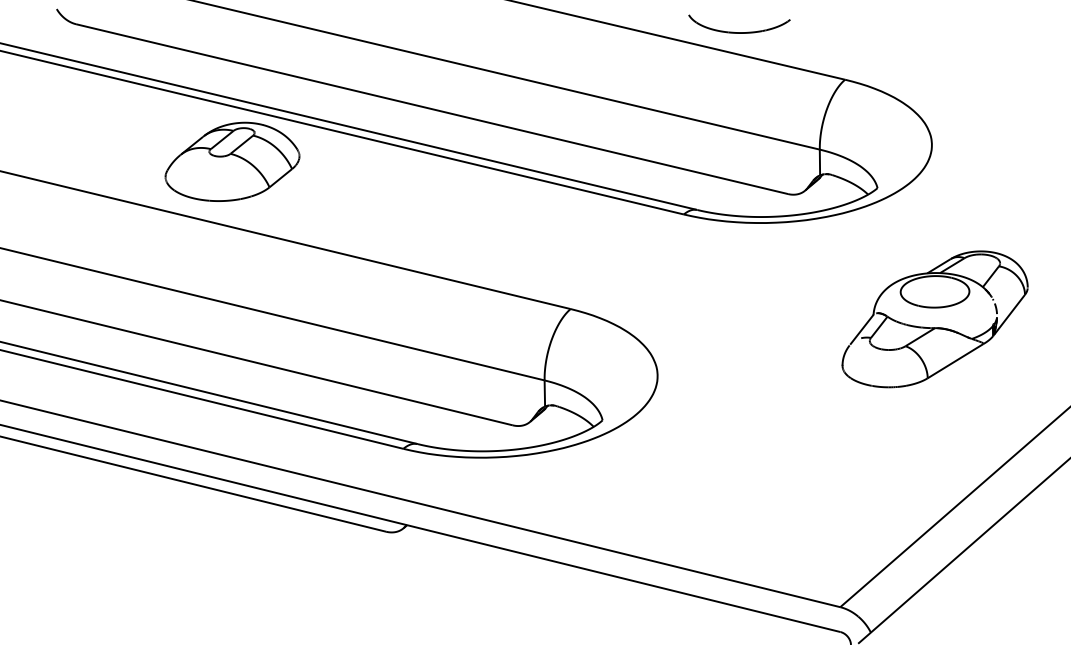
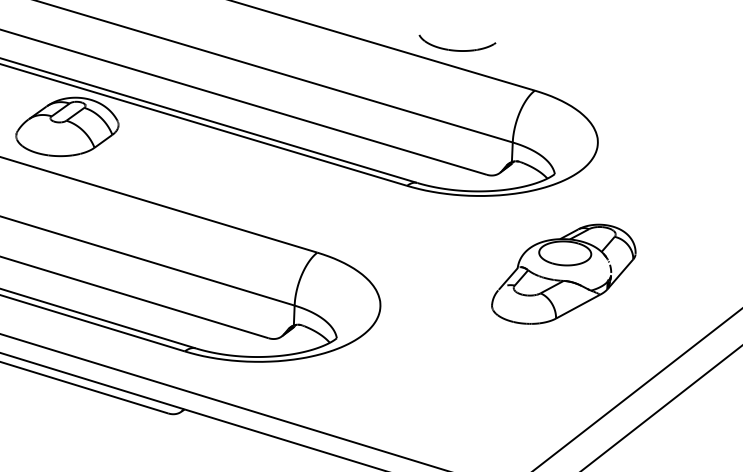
part: (934, 319) -> (563, 274), moved

